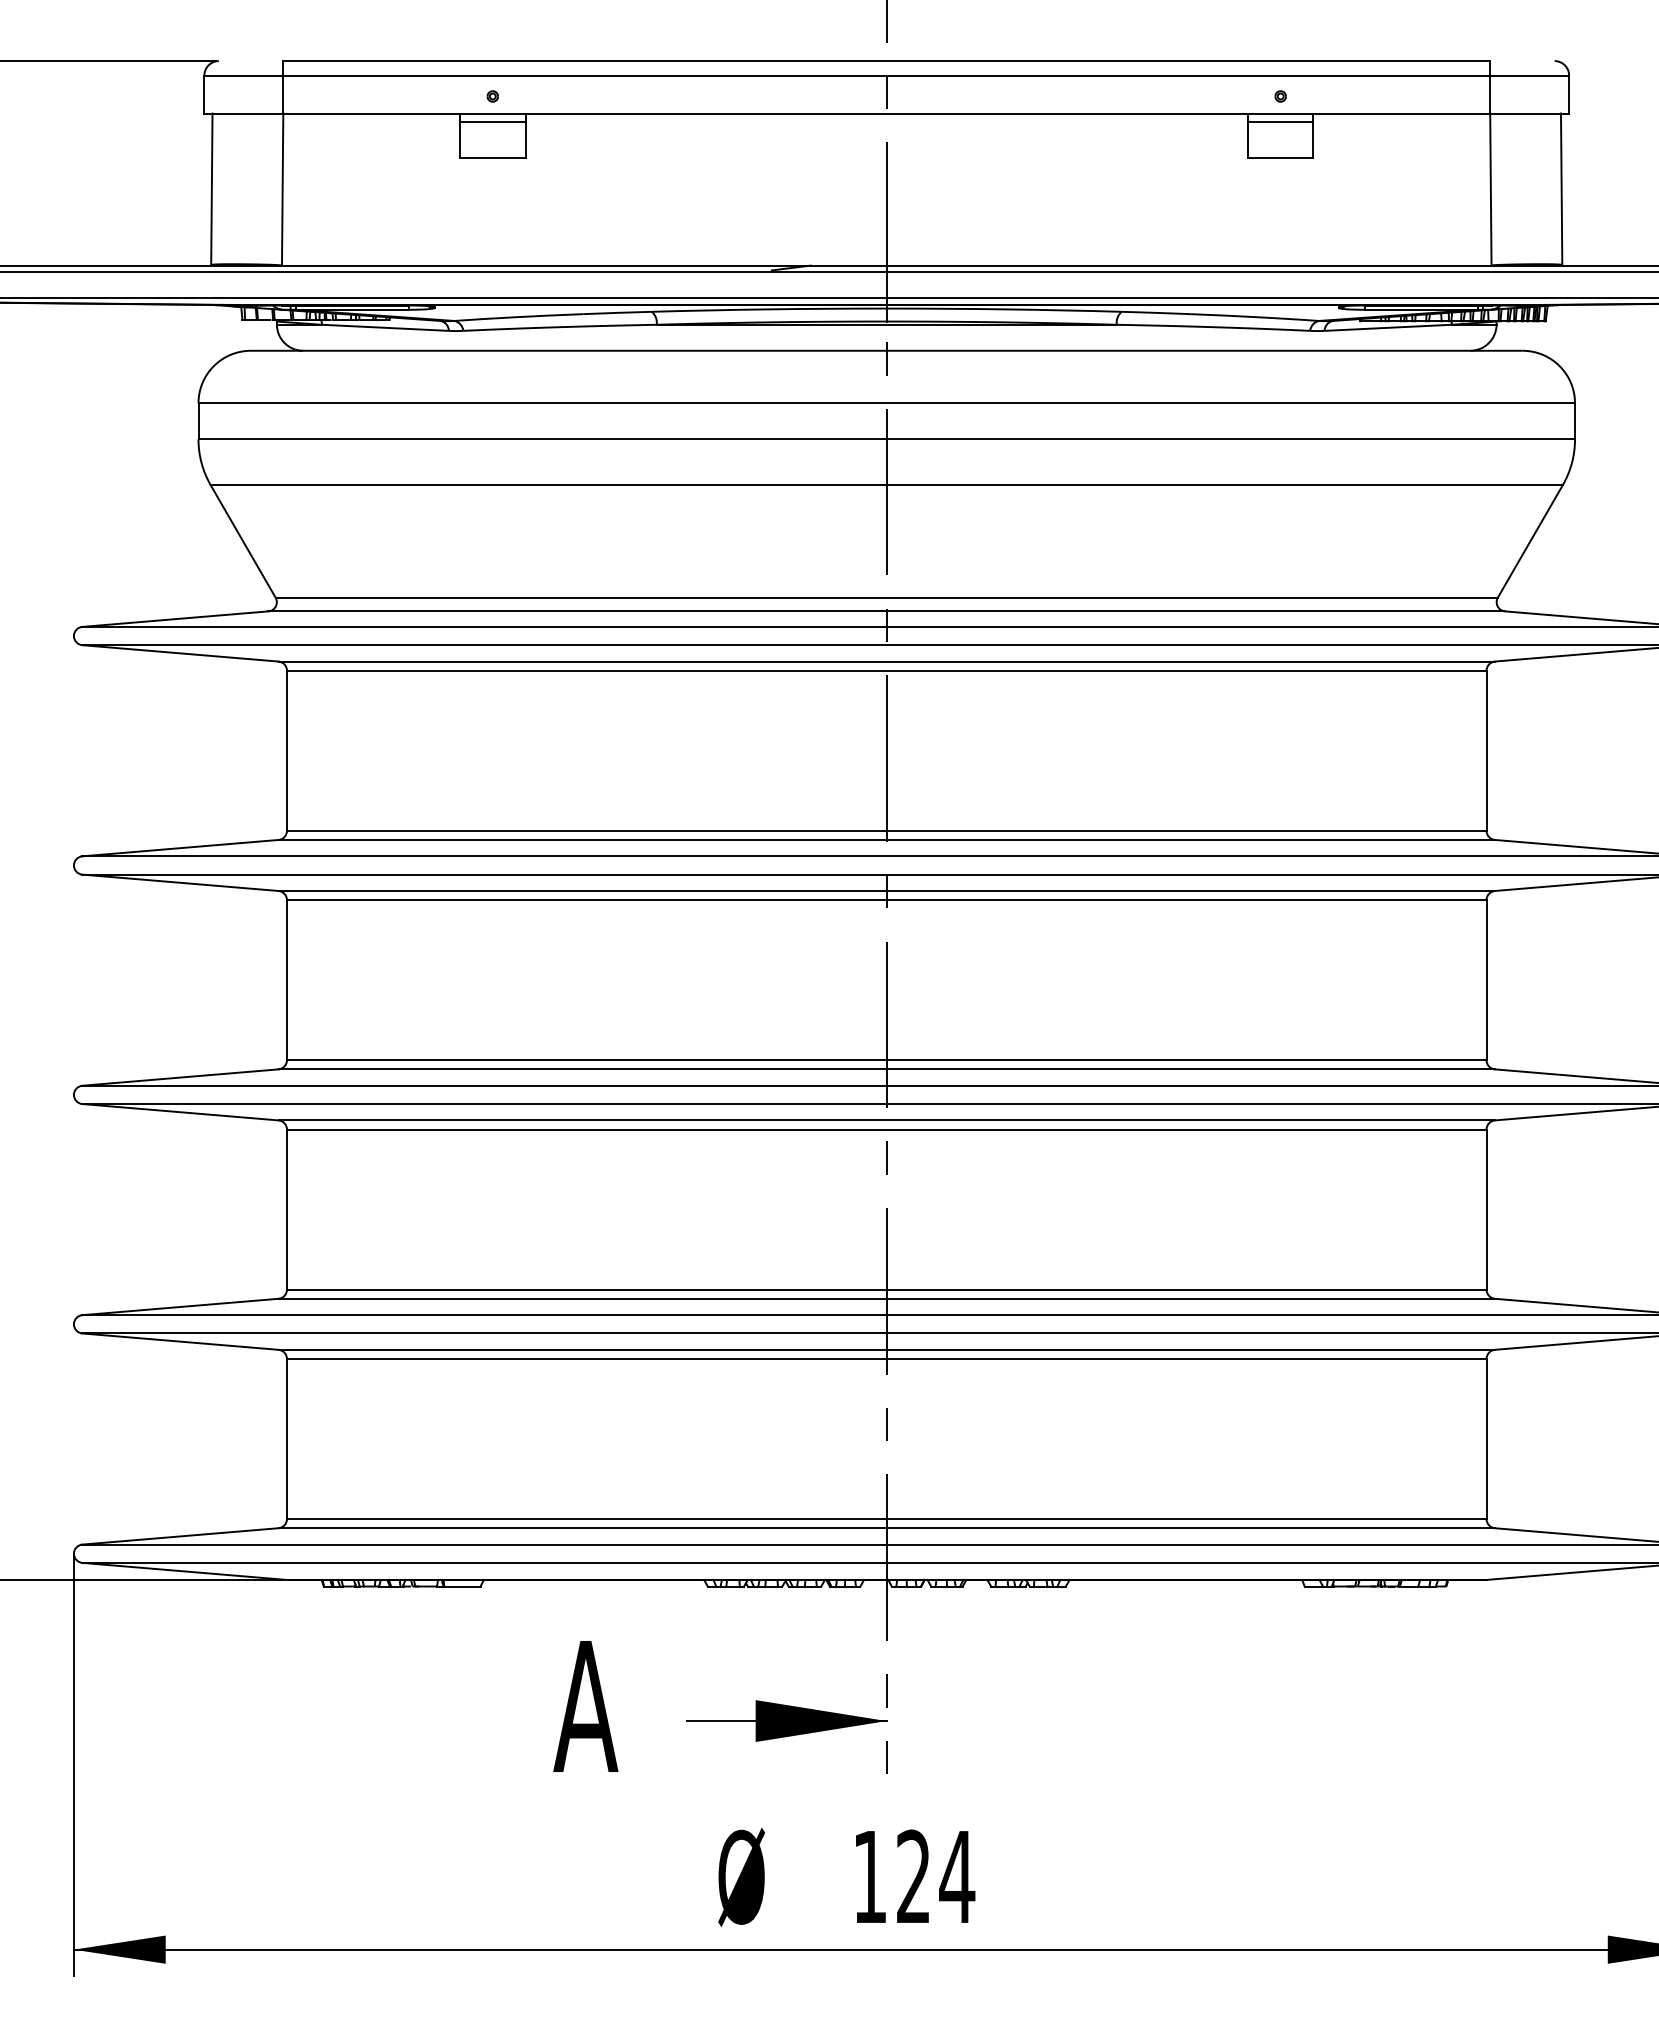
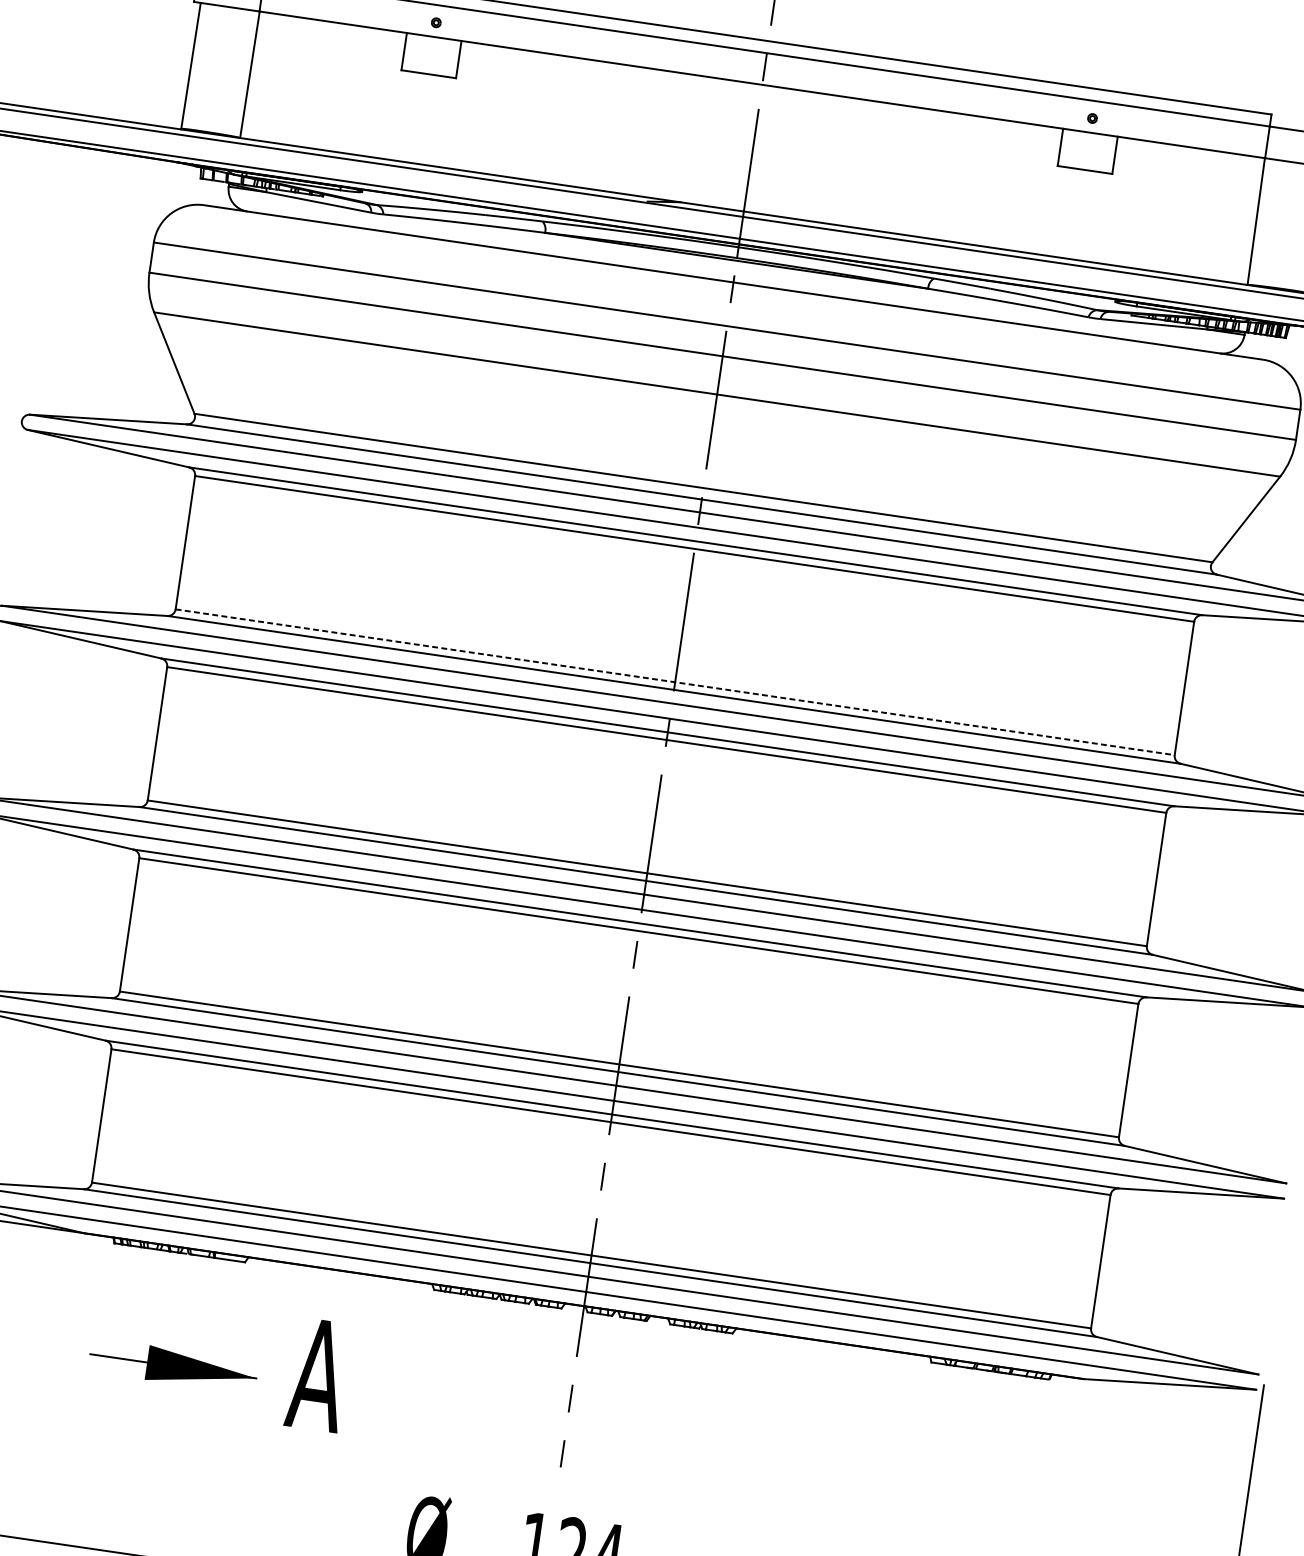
line: (492, 122) -> (432, 44), removed
line: (1280, 122) -> (1089, 140), removed
line: (886, 830) -> (675, 681), solid -> dashed
part: (786, 1720) -> (172, 1365), moved

